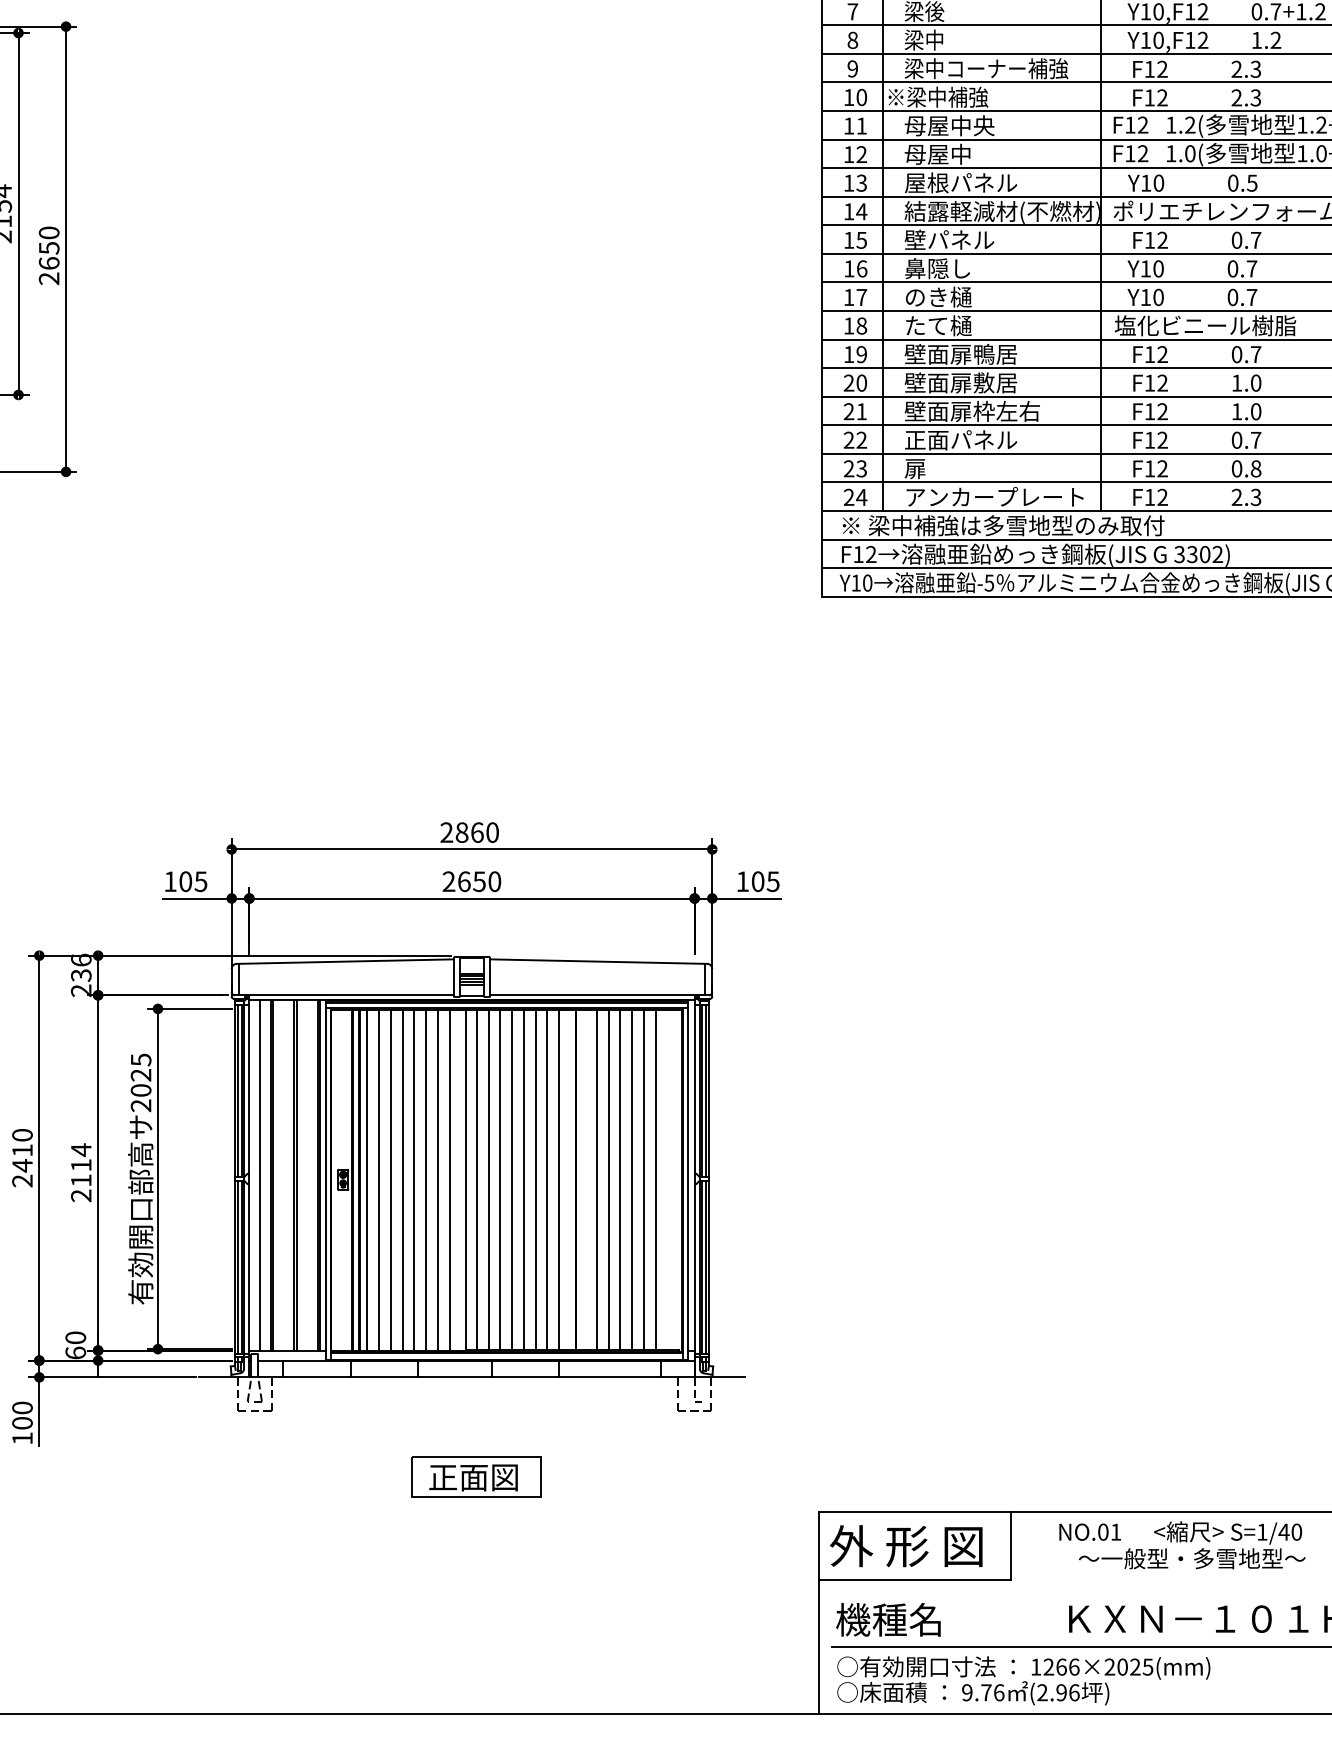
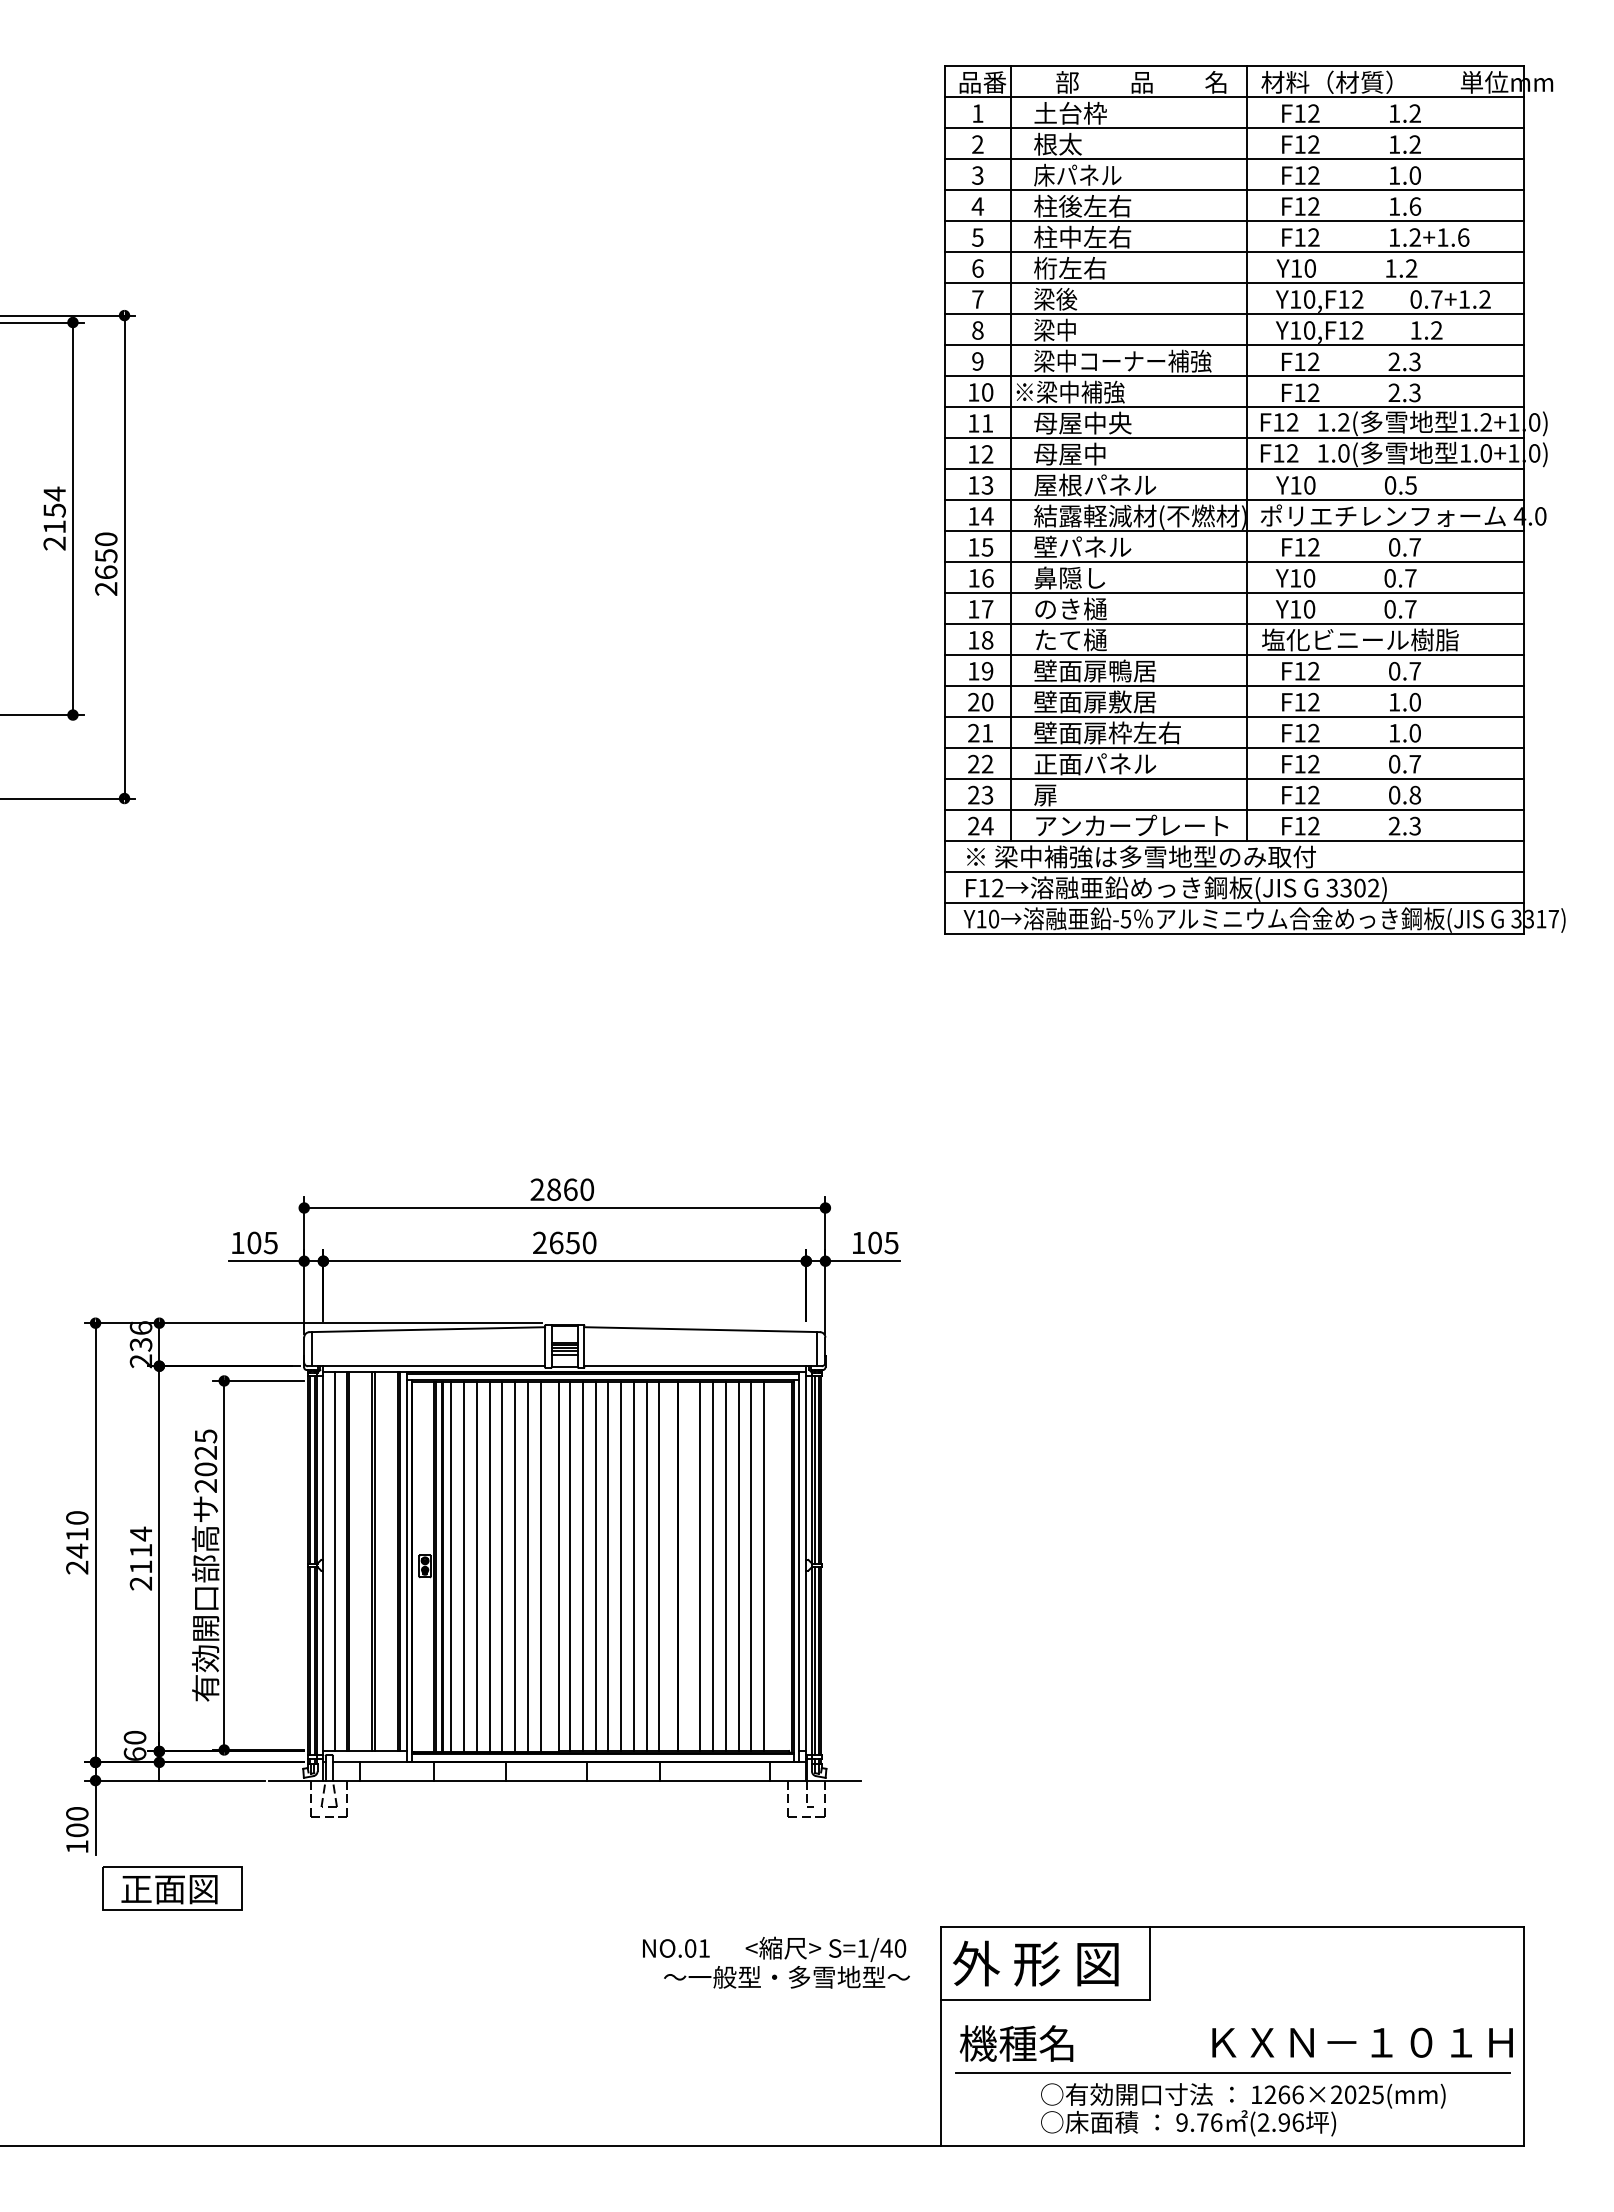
part: (476, 1476) -> (172, 1888), moved
text: (1182, 1545) -> (776, 1962), moved
text: (1023, 1680) -> (1243, 2109), moved

